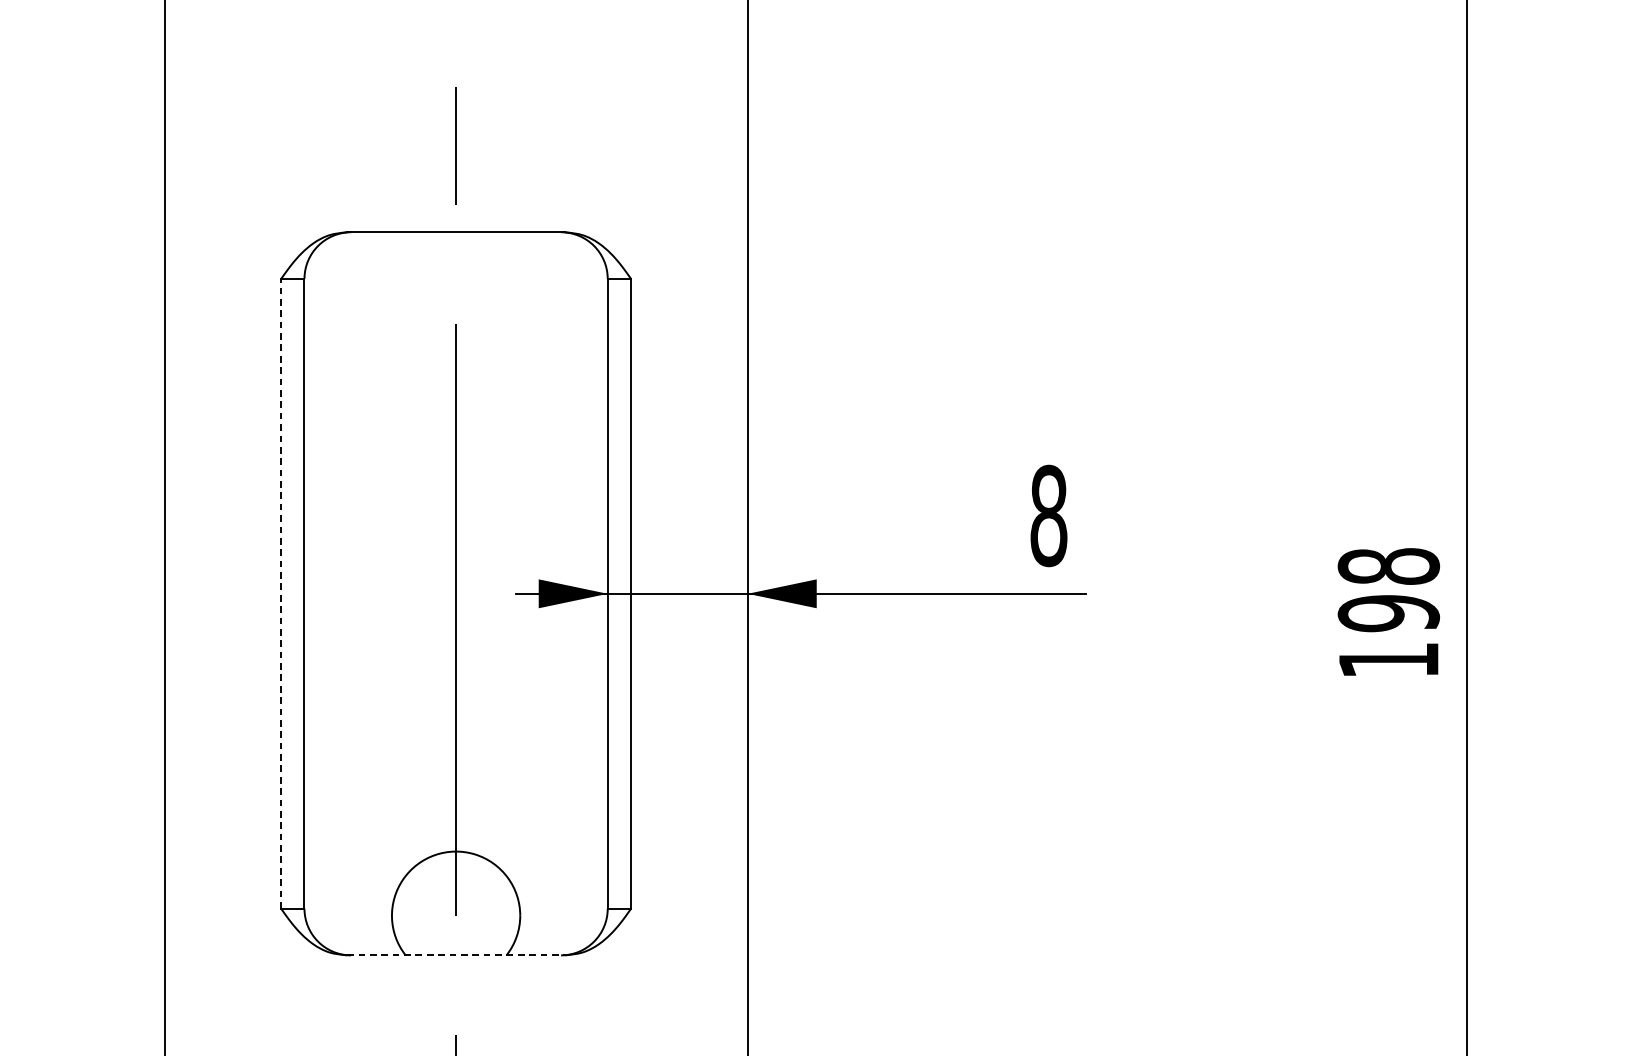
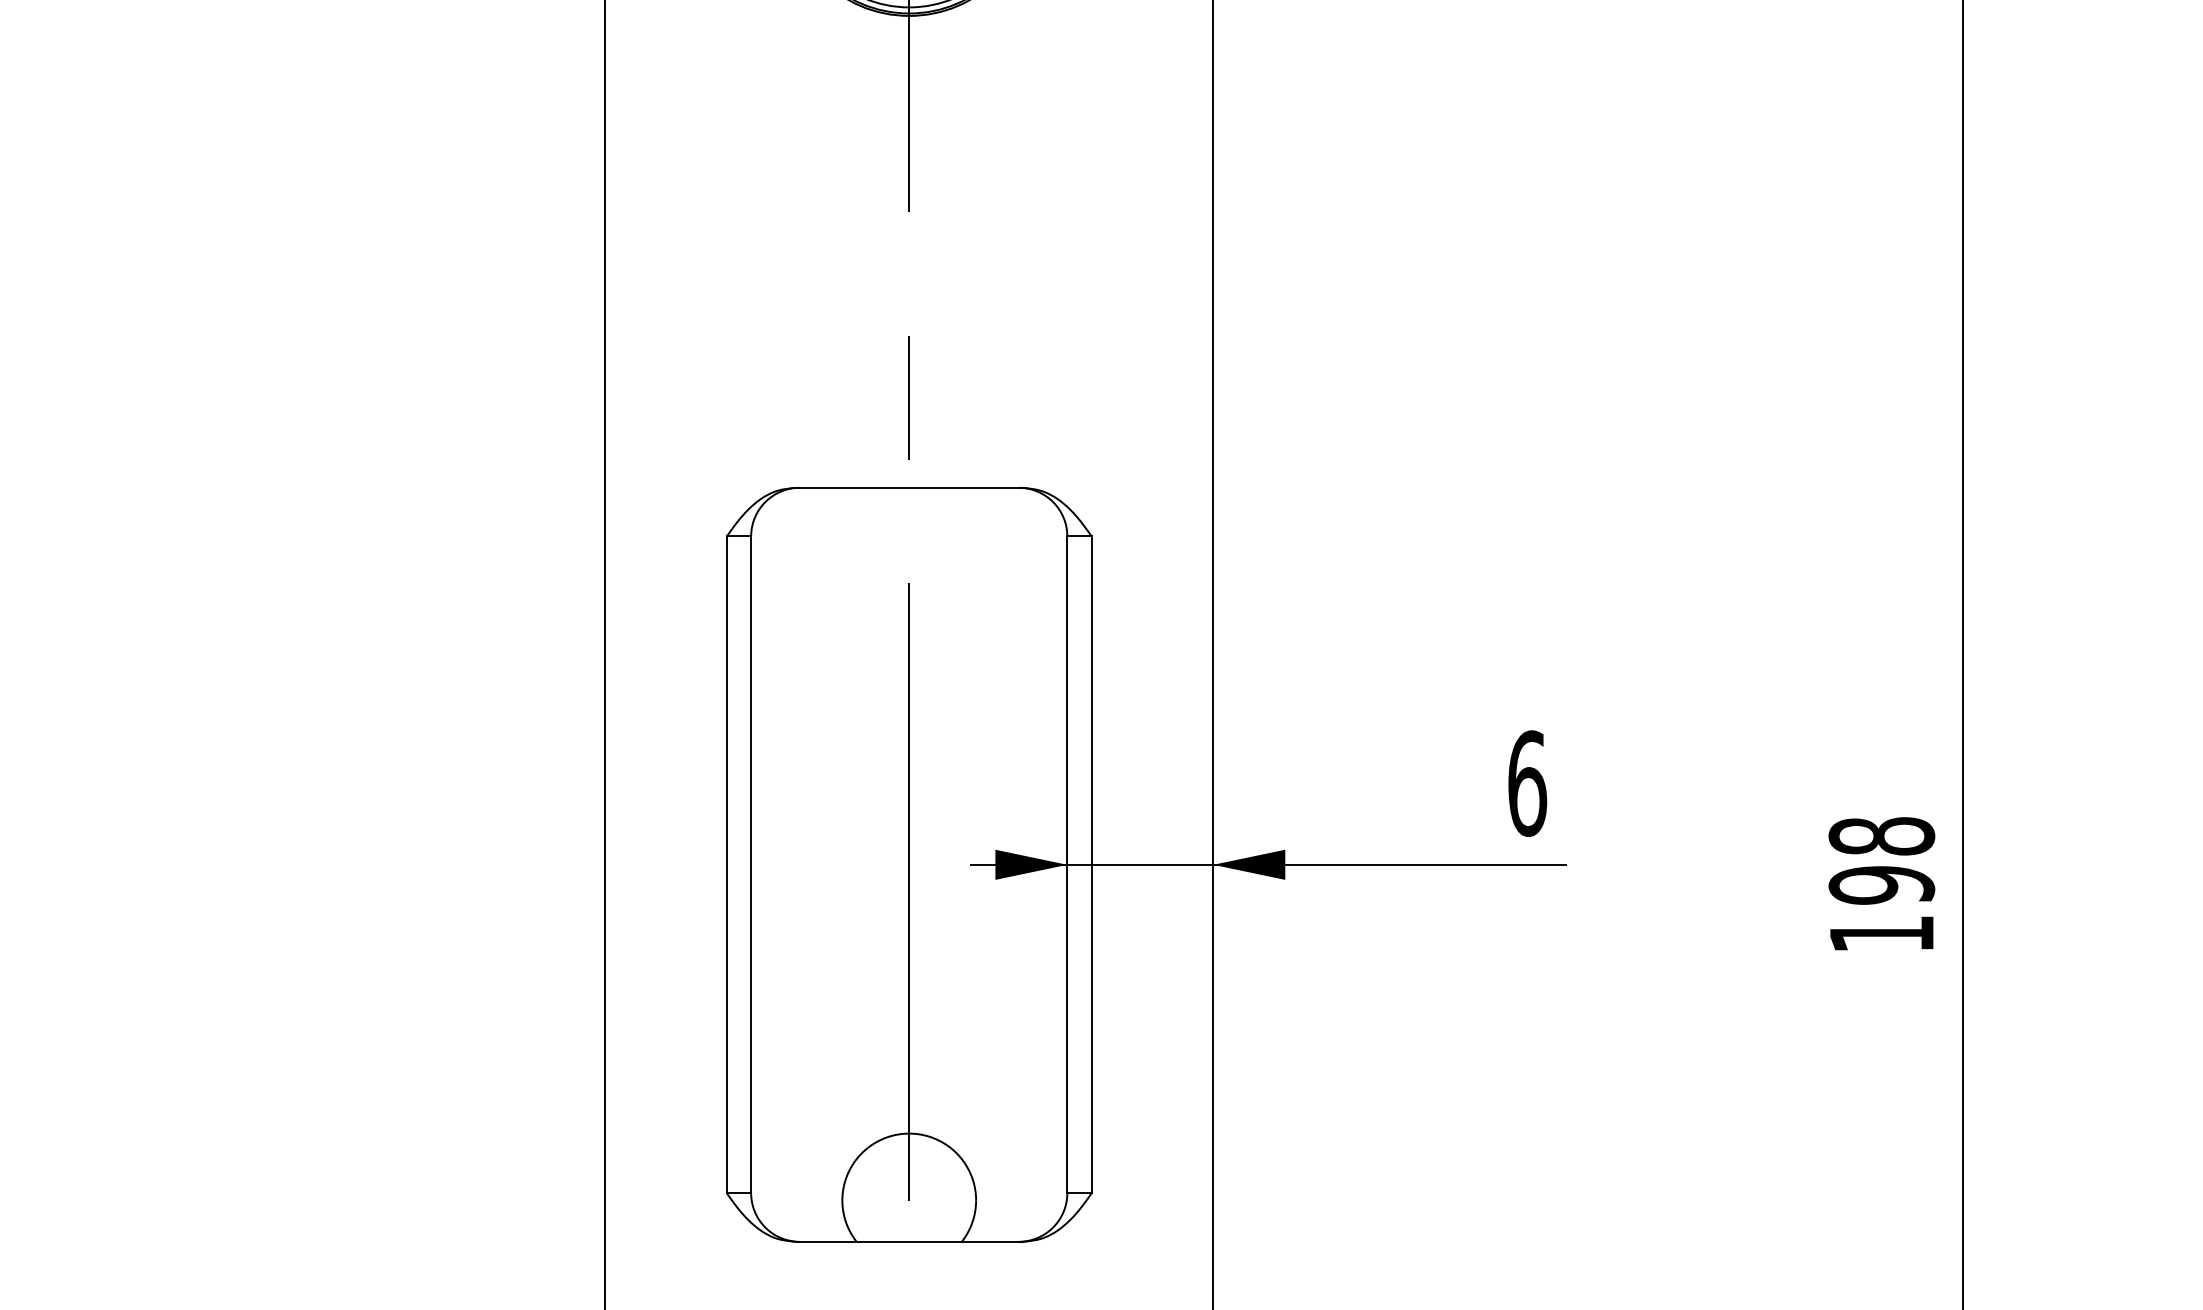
text: (1049, 515) -> (1527, 783), 8 -> 6
line: (280, 593) -> (726, 864), dashed -> solid
line: (456, 955) -> (909, 1241), dashed -> solid

